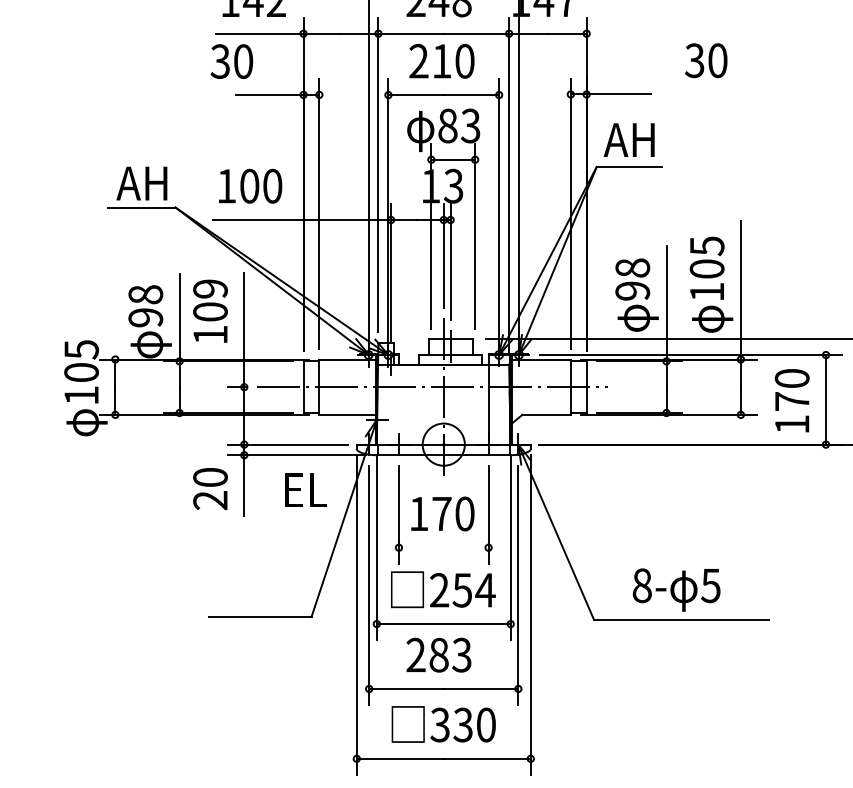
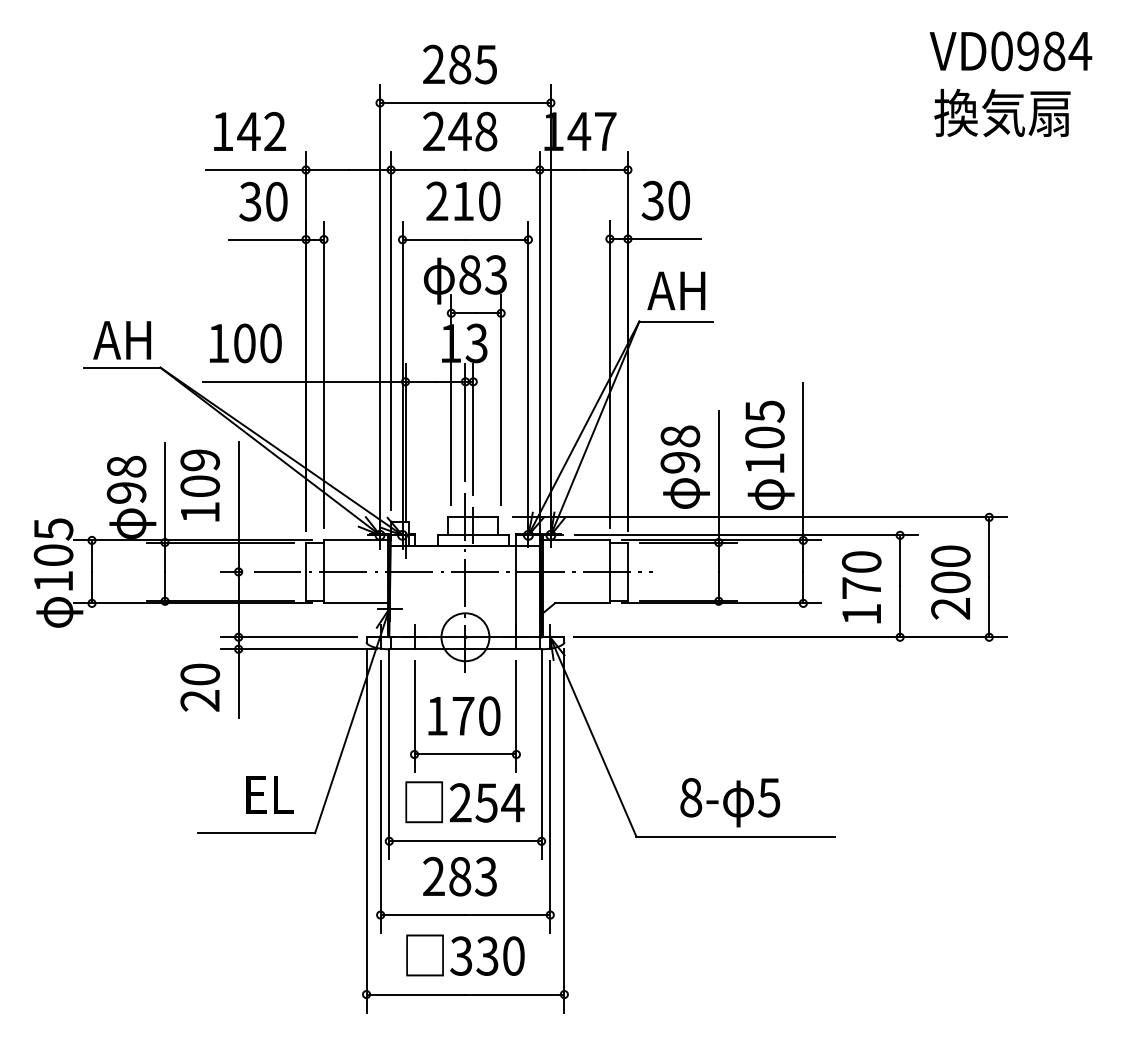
text: (705, 60) -> (665, 200), moved
text: (231, 61) -> (263, 201), moved
text: (305, 489) -> (269, 794), moved
line: (443, 547) -> (465, 754), added

